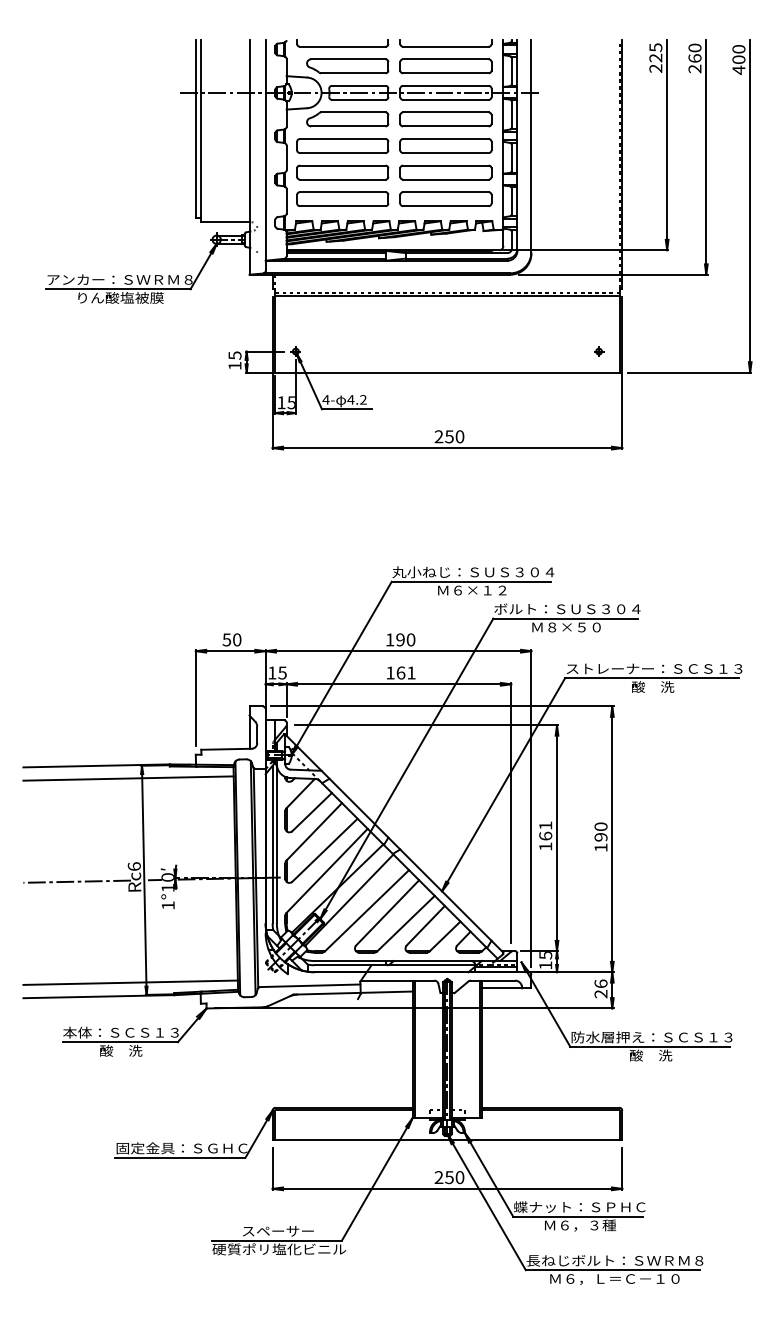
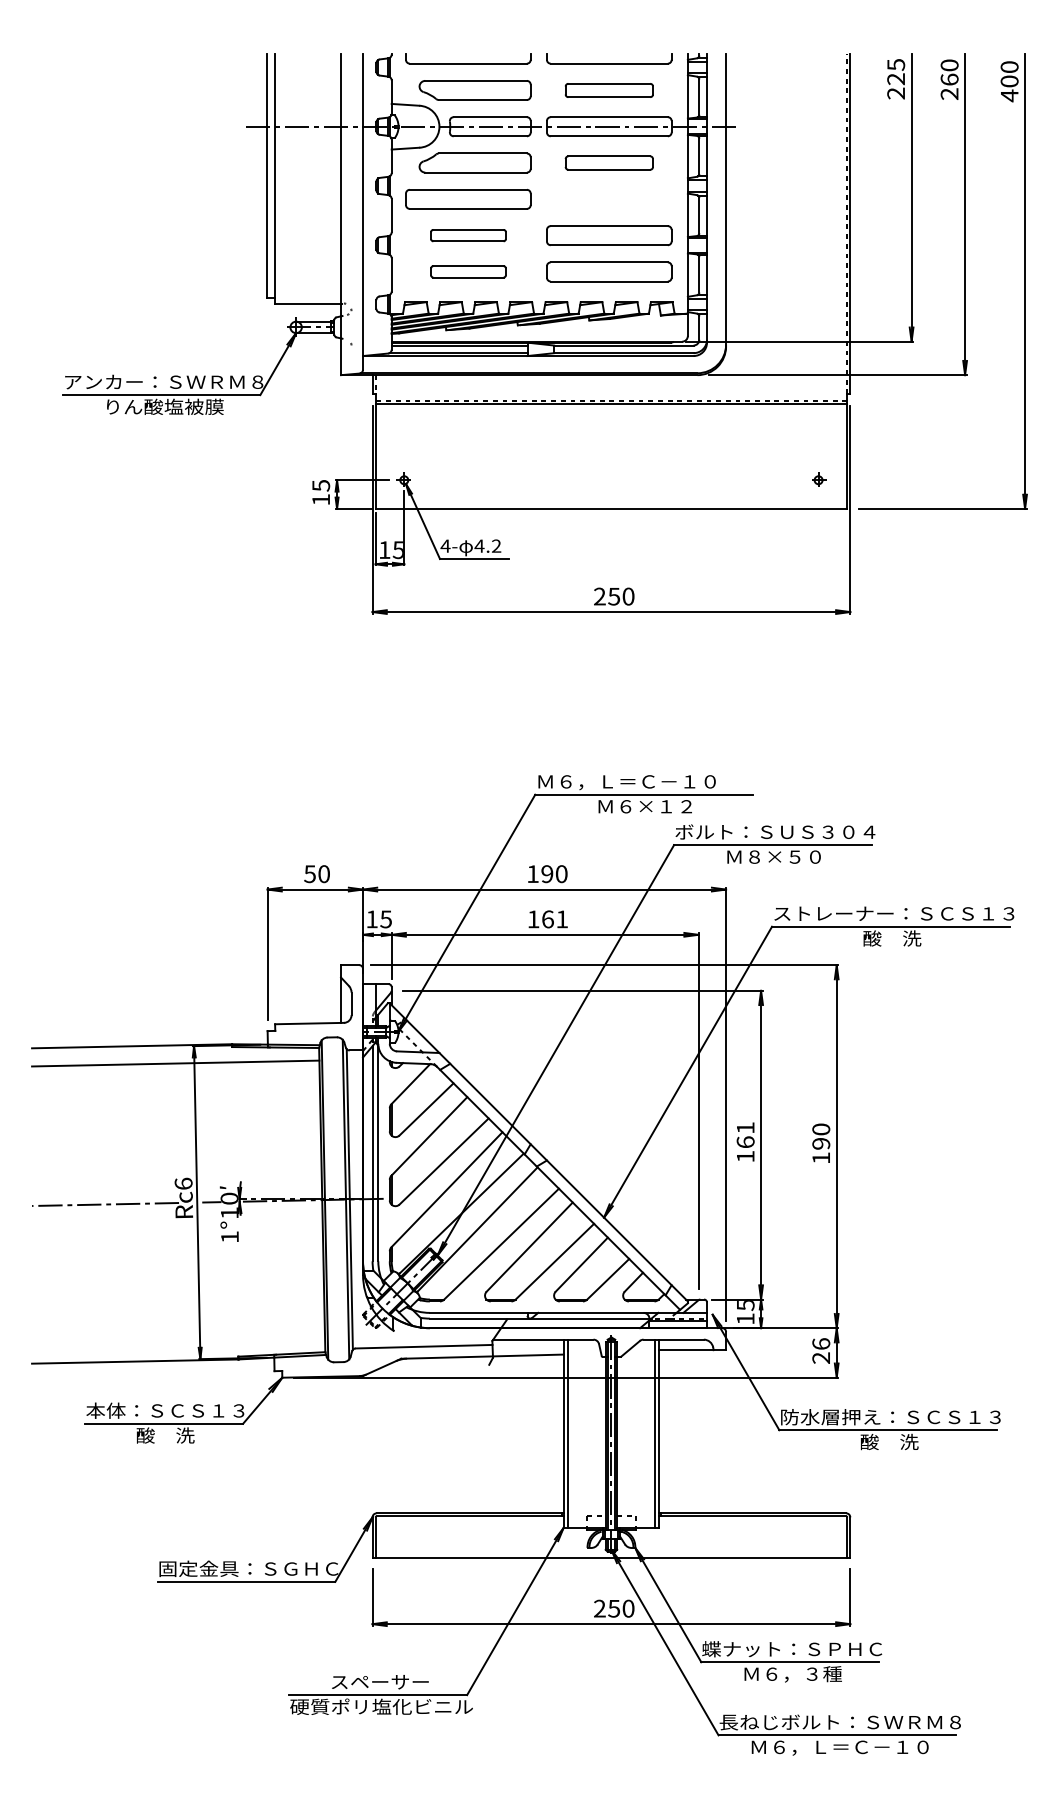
part: (445, 66) -> (608, 90), size x0.7
part: (445, 119) -> (608, 163), size x0.7
part: (445, 145) -> (608, 198), removed
part: (342, 172) -> (468, 235), size x0.6
part: (342, 198) -> (468, 271), size x0.6
text: (473, 572) -> (647, 782), 丸小ねじ：ＳＵＳ３０４ -> Ｍ６，Ｌ＝Ｃ－１０
line: (130, 982) -> (178, 1342), removed

